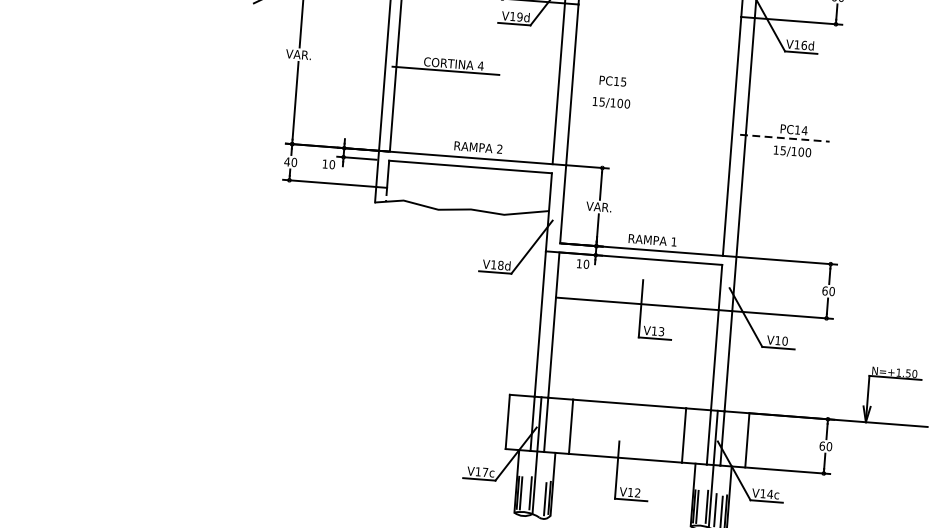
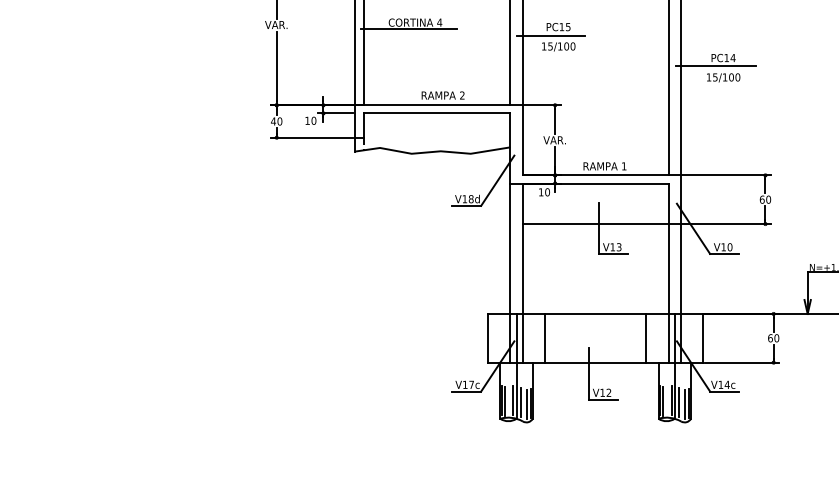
line: (603, 90) -> (550, 36), added
line: (785, 138) -> (716, 66), dashed -> solid
line: (539, 496) -> (521, 402), added

